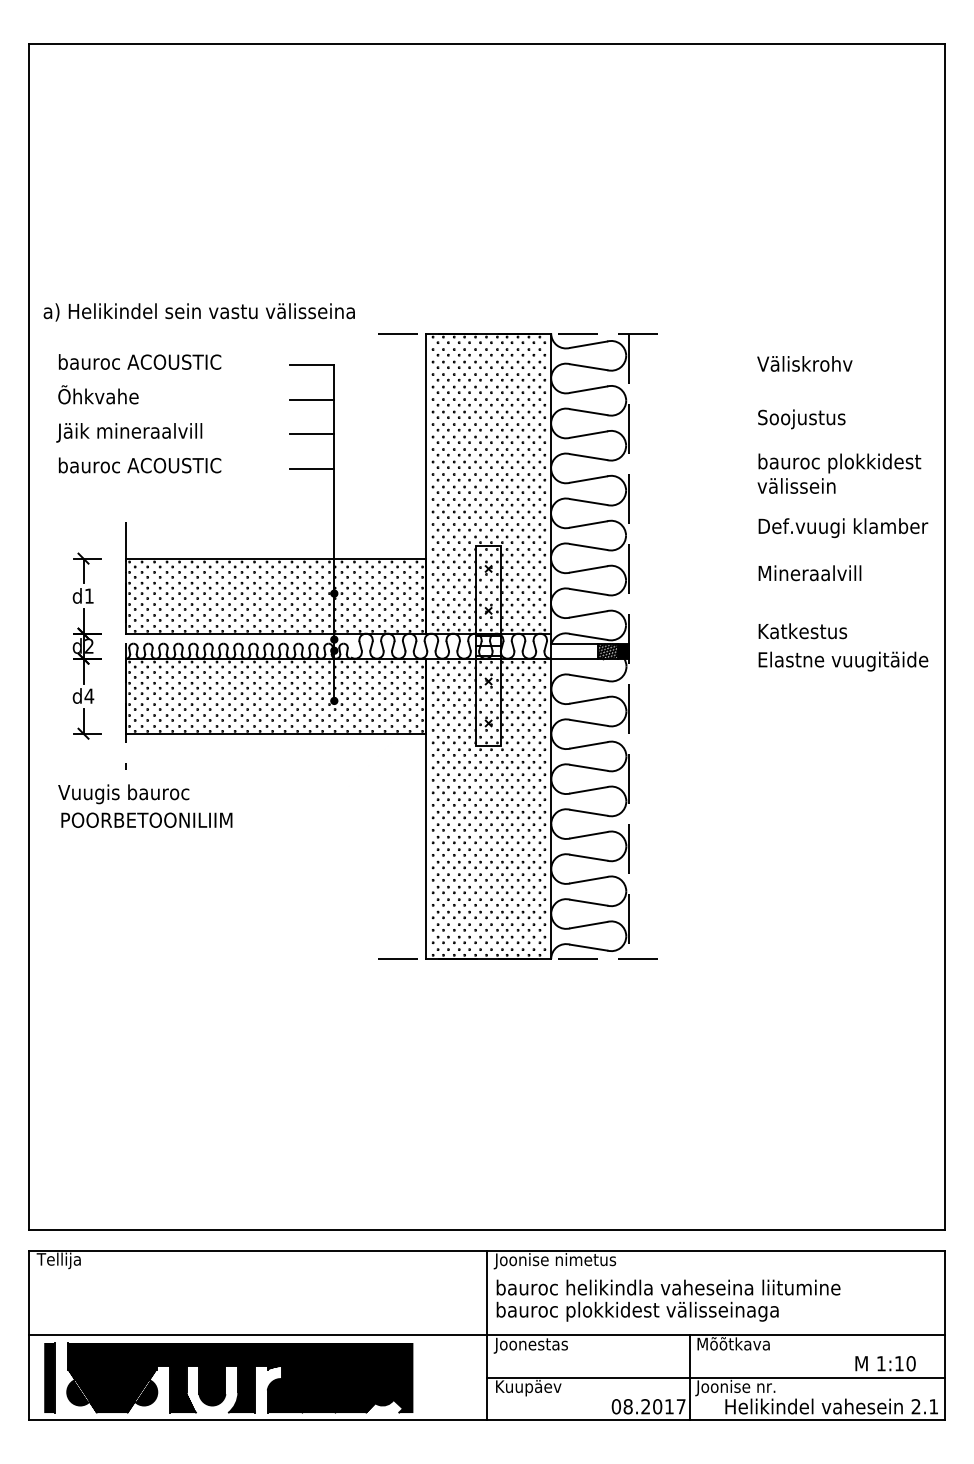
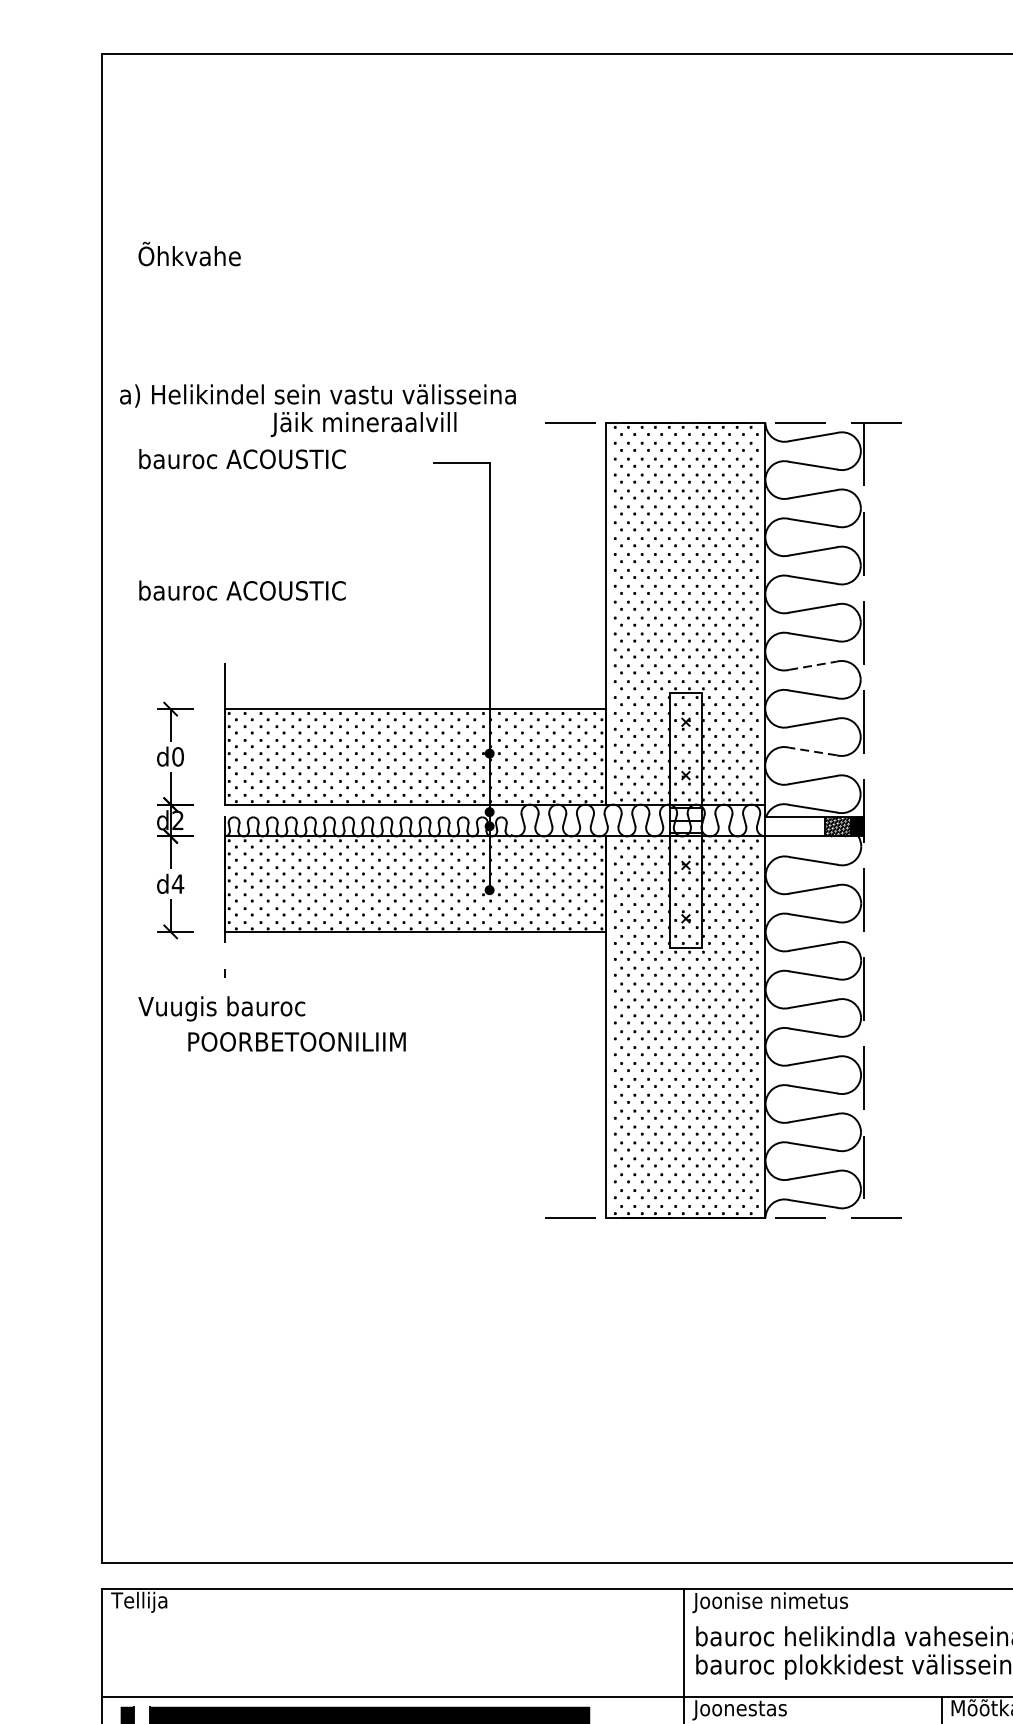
text: (98, 394) -> (189, 253), moved
line: (312, 399) -> (461, 506), removed
text: (129, 432) -> (363, 424), moved
line: (312, 434) -> (461, 551), removed
line: (312, 468) -> (461, 594), removed
line: (588, 524) -> (812, 665), solid -> dashed
line: (588, 591) -> (812, 750), solid -> dashed
text: (88, 595) -> (176, 756), d1 -> d0
text: (146, 819) -> (296, 1040), moved

